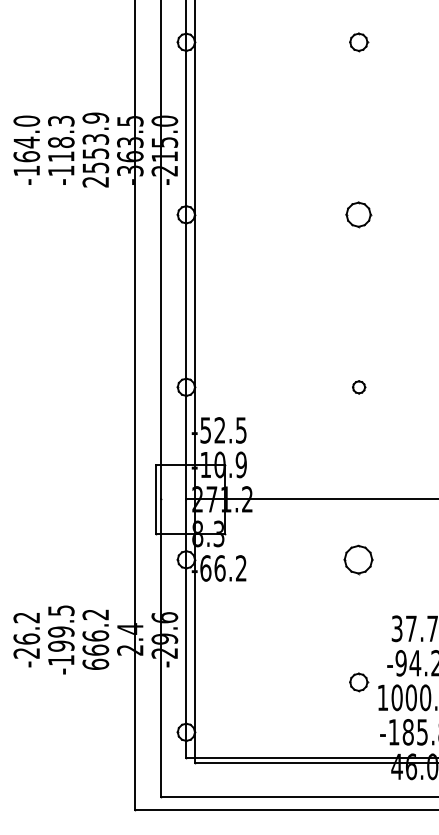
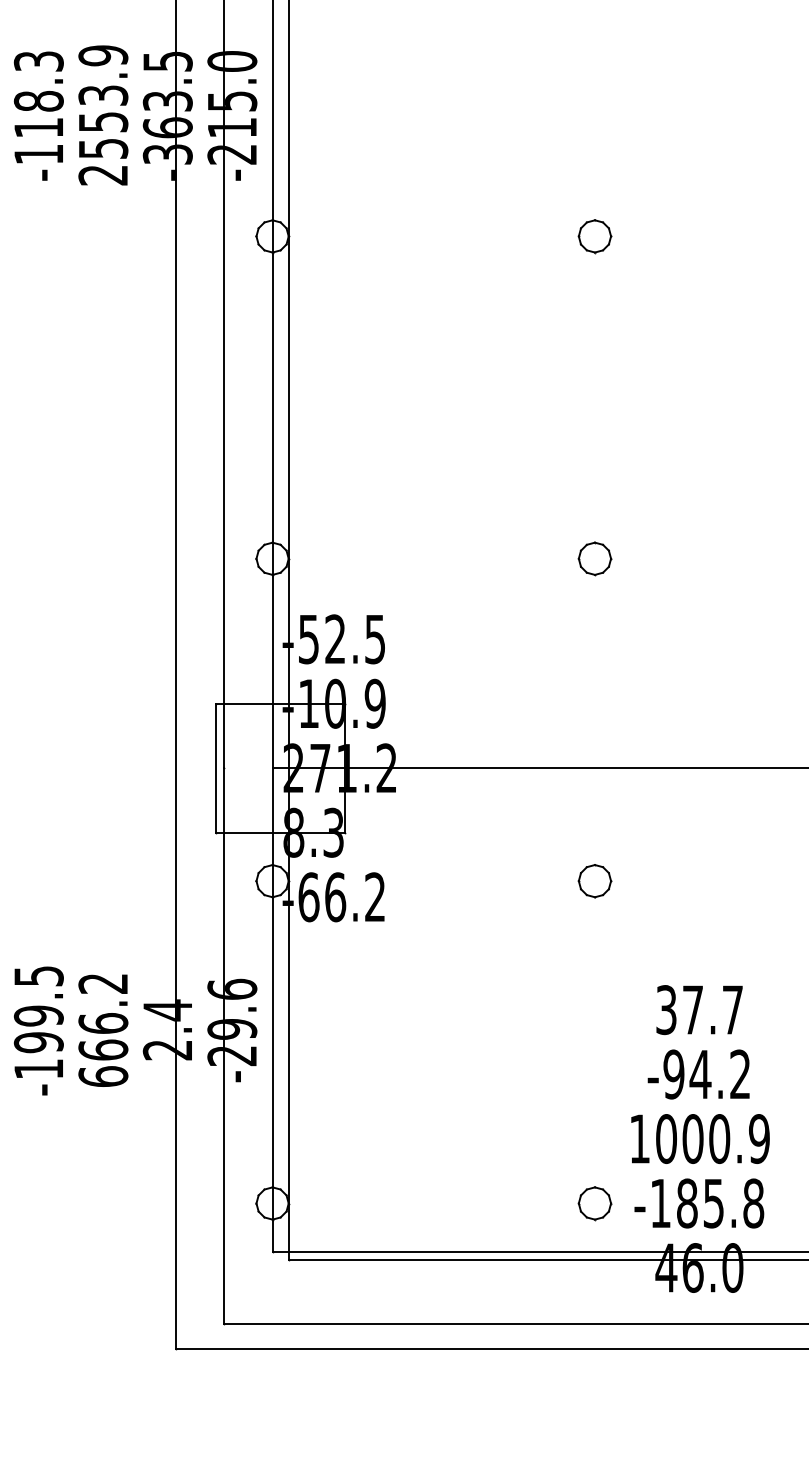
part: (359, 214) -> (596, 235), size x0.71
part: (359, 387) -> (596, 559), size x1.43
part: (359, 559) -> (596, 880), size x0.62
part: (359, 682) -> (596, 1203), moved

